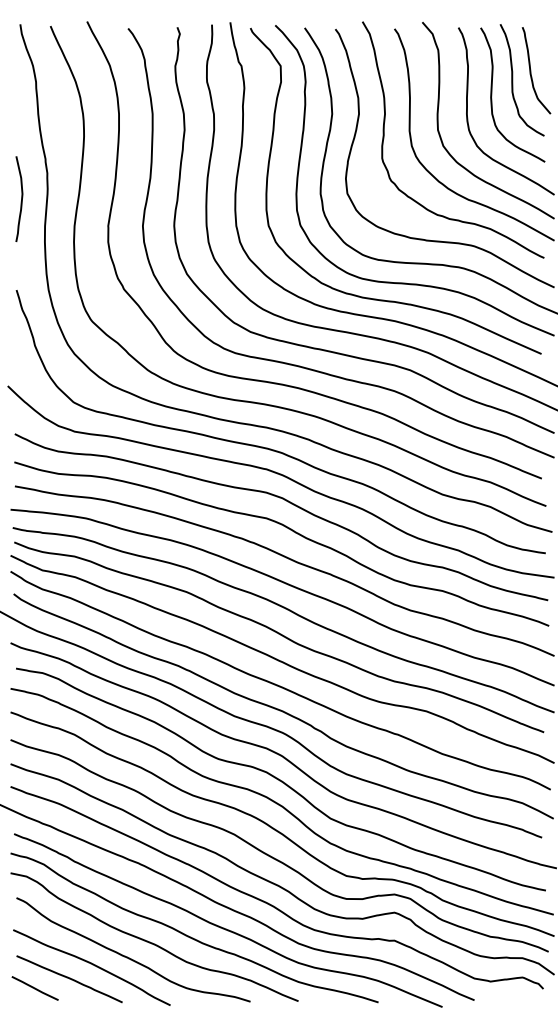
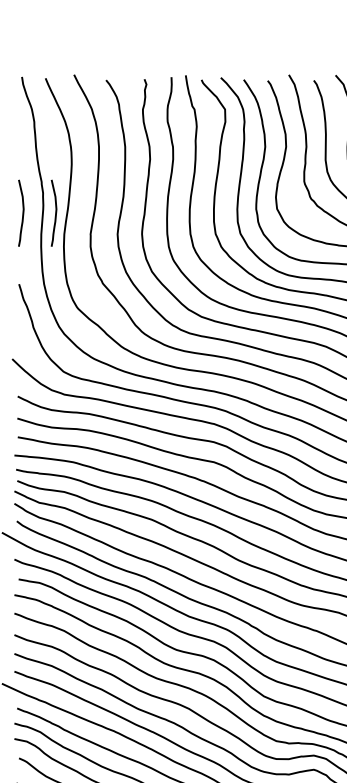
curve: (63, 198) -> (55, 212), added

